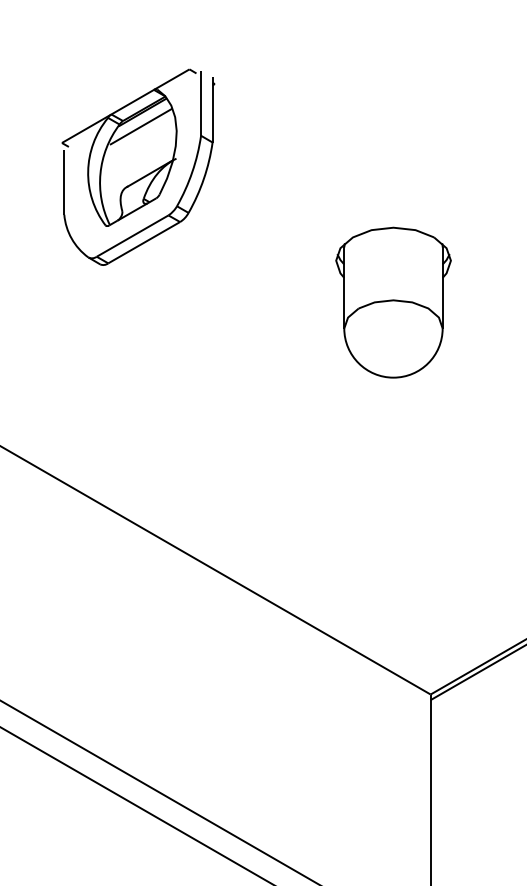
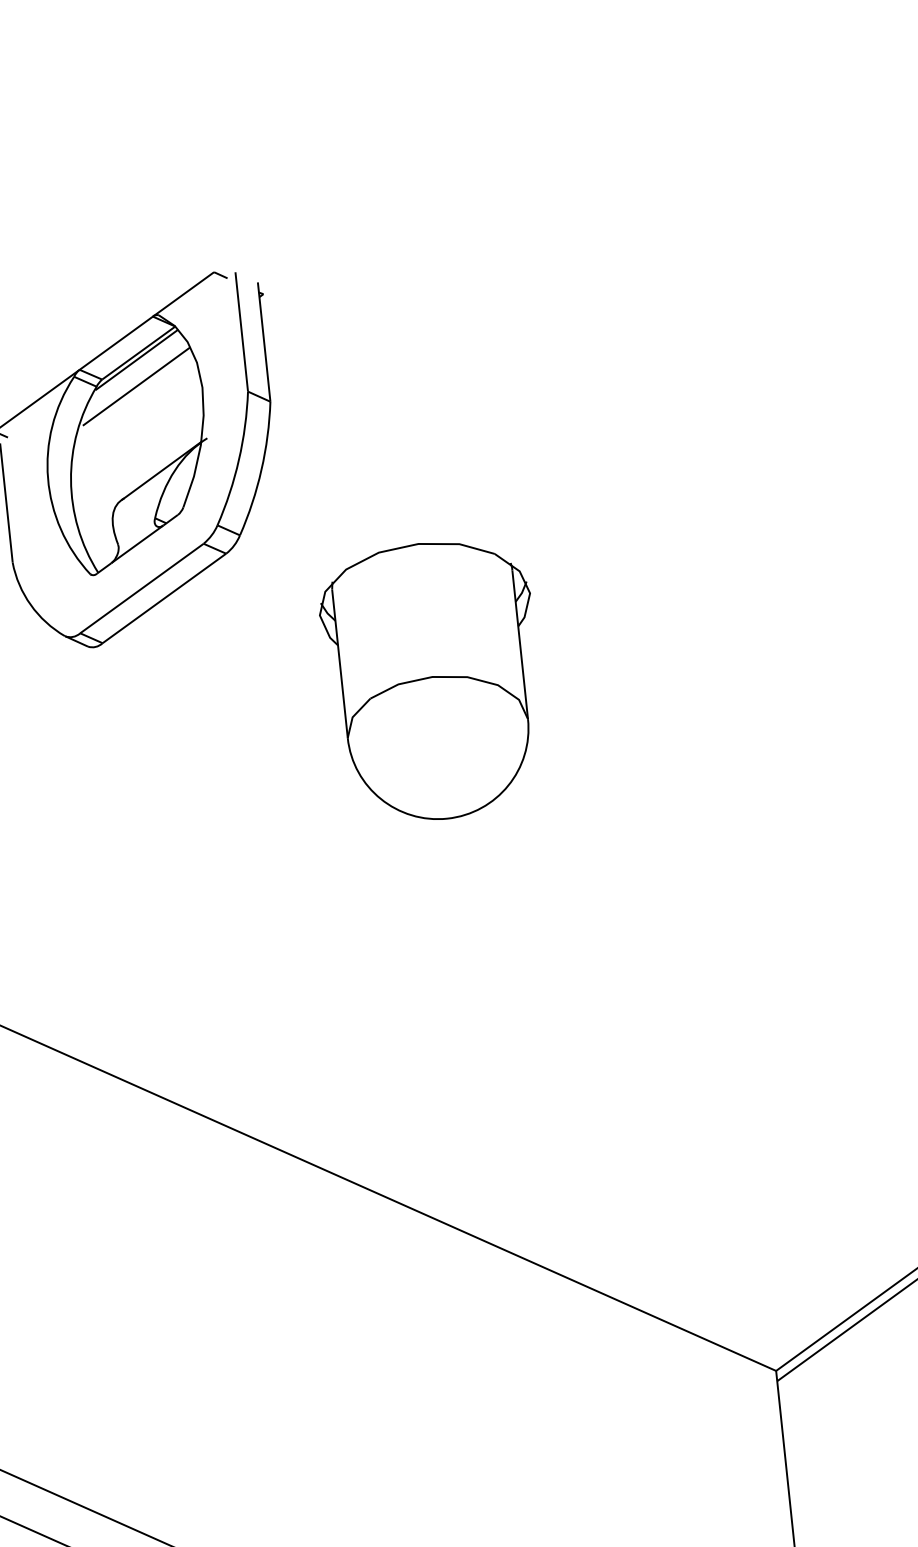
part: (393, 302) -> (432, 680), moved

